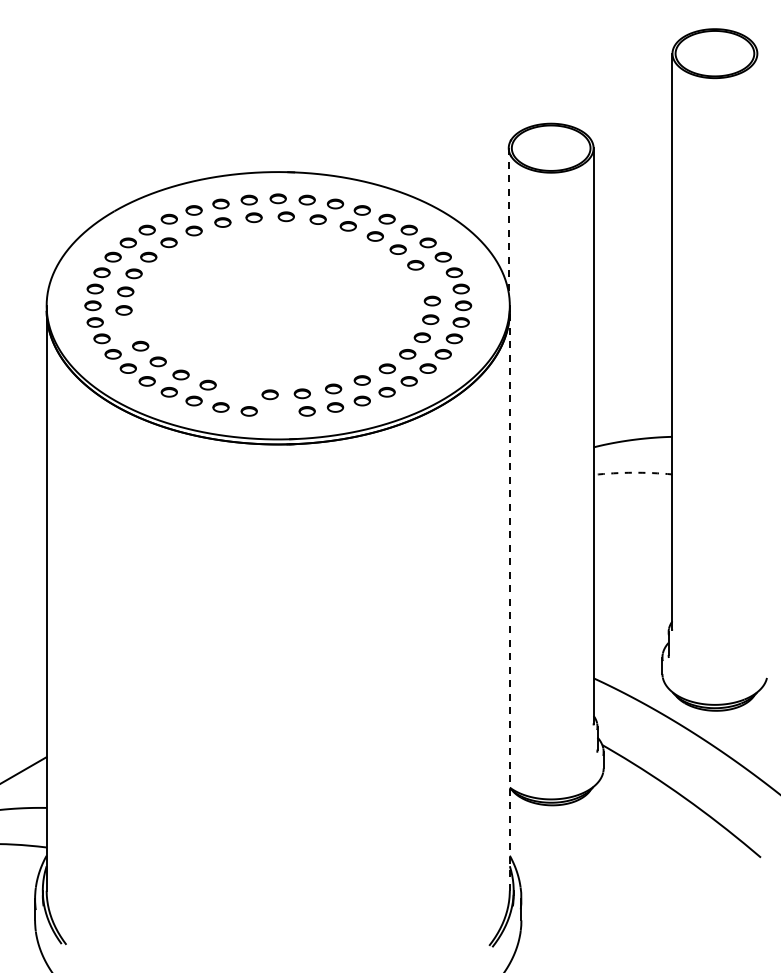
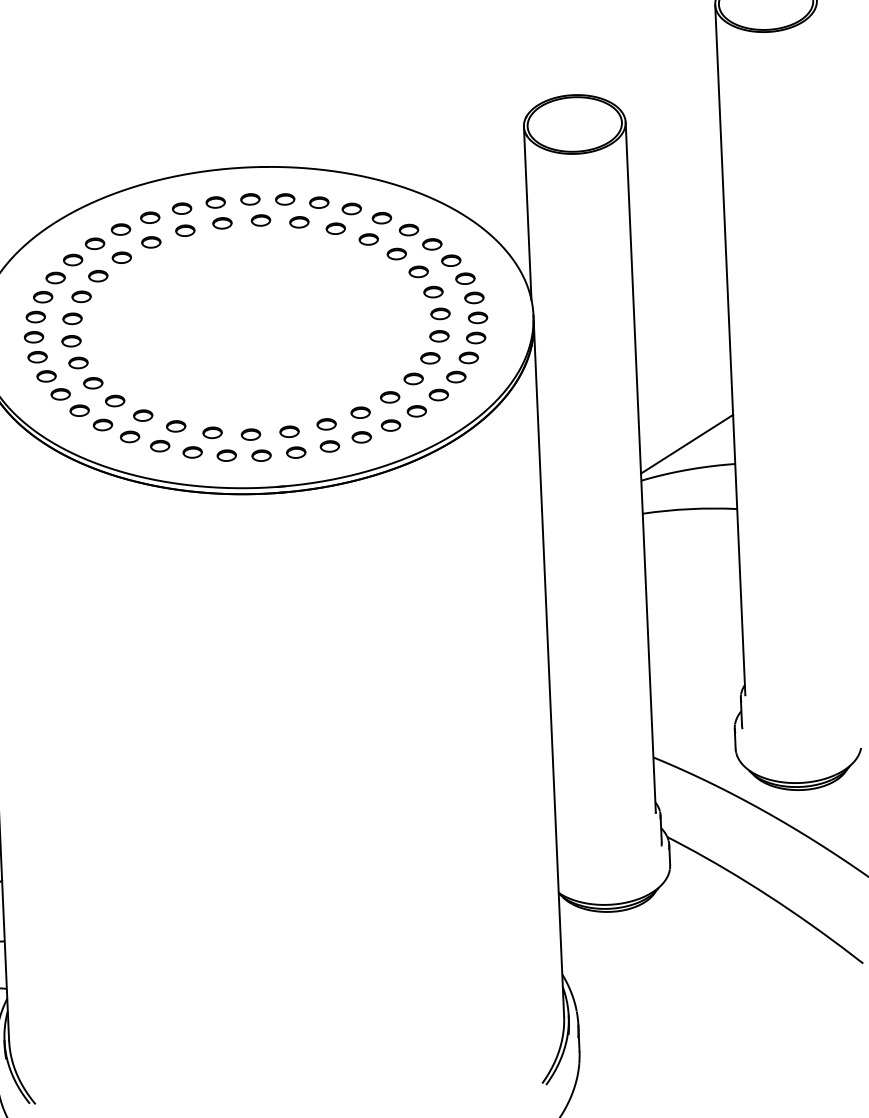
line: (508, 220) -> (527, 213), dashed -> solid
part: (426, 282) -> (432, 291), added
part: (128, 328) -> (77, 362), added
part: (237, 391) -> (211, 432), added
part: (277, 412) -> (260, 455), added
line: (632, 418) -> (686, 444), added
arc: (633, 472) -> (690, 508), dashed -> solid
line: (509, 600) -> (548, 668), dashed -> solid

